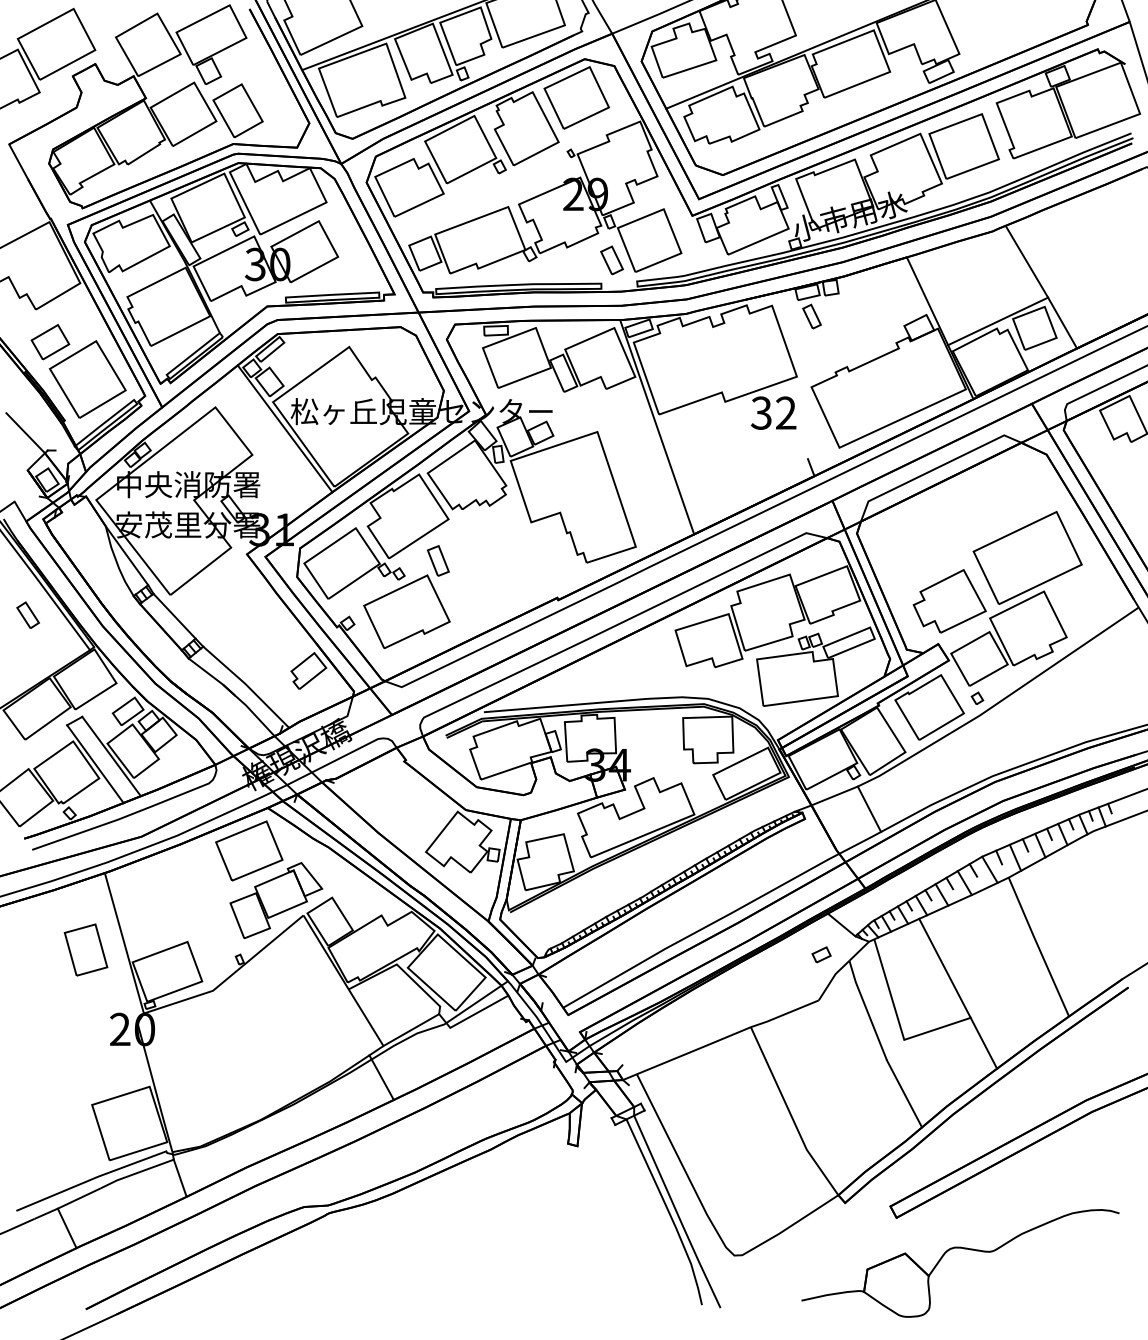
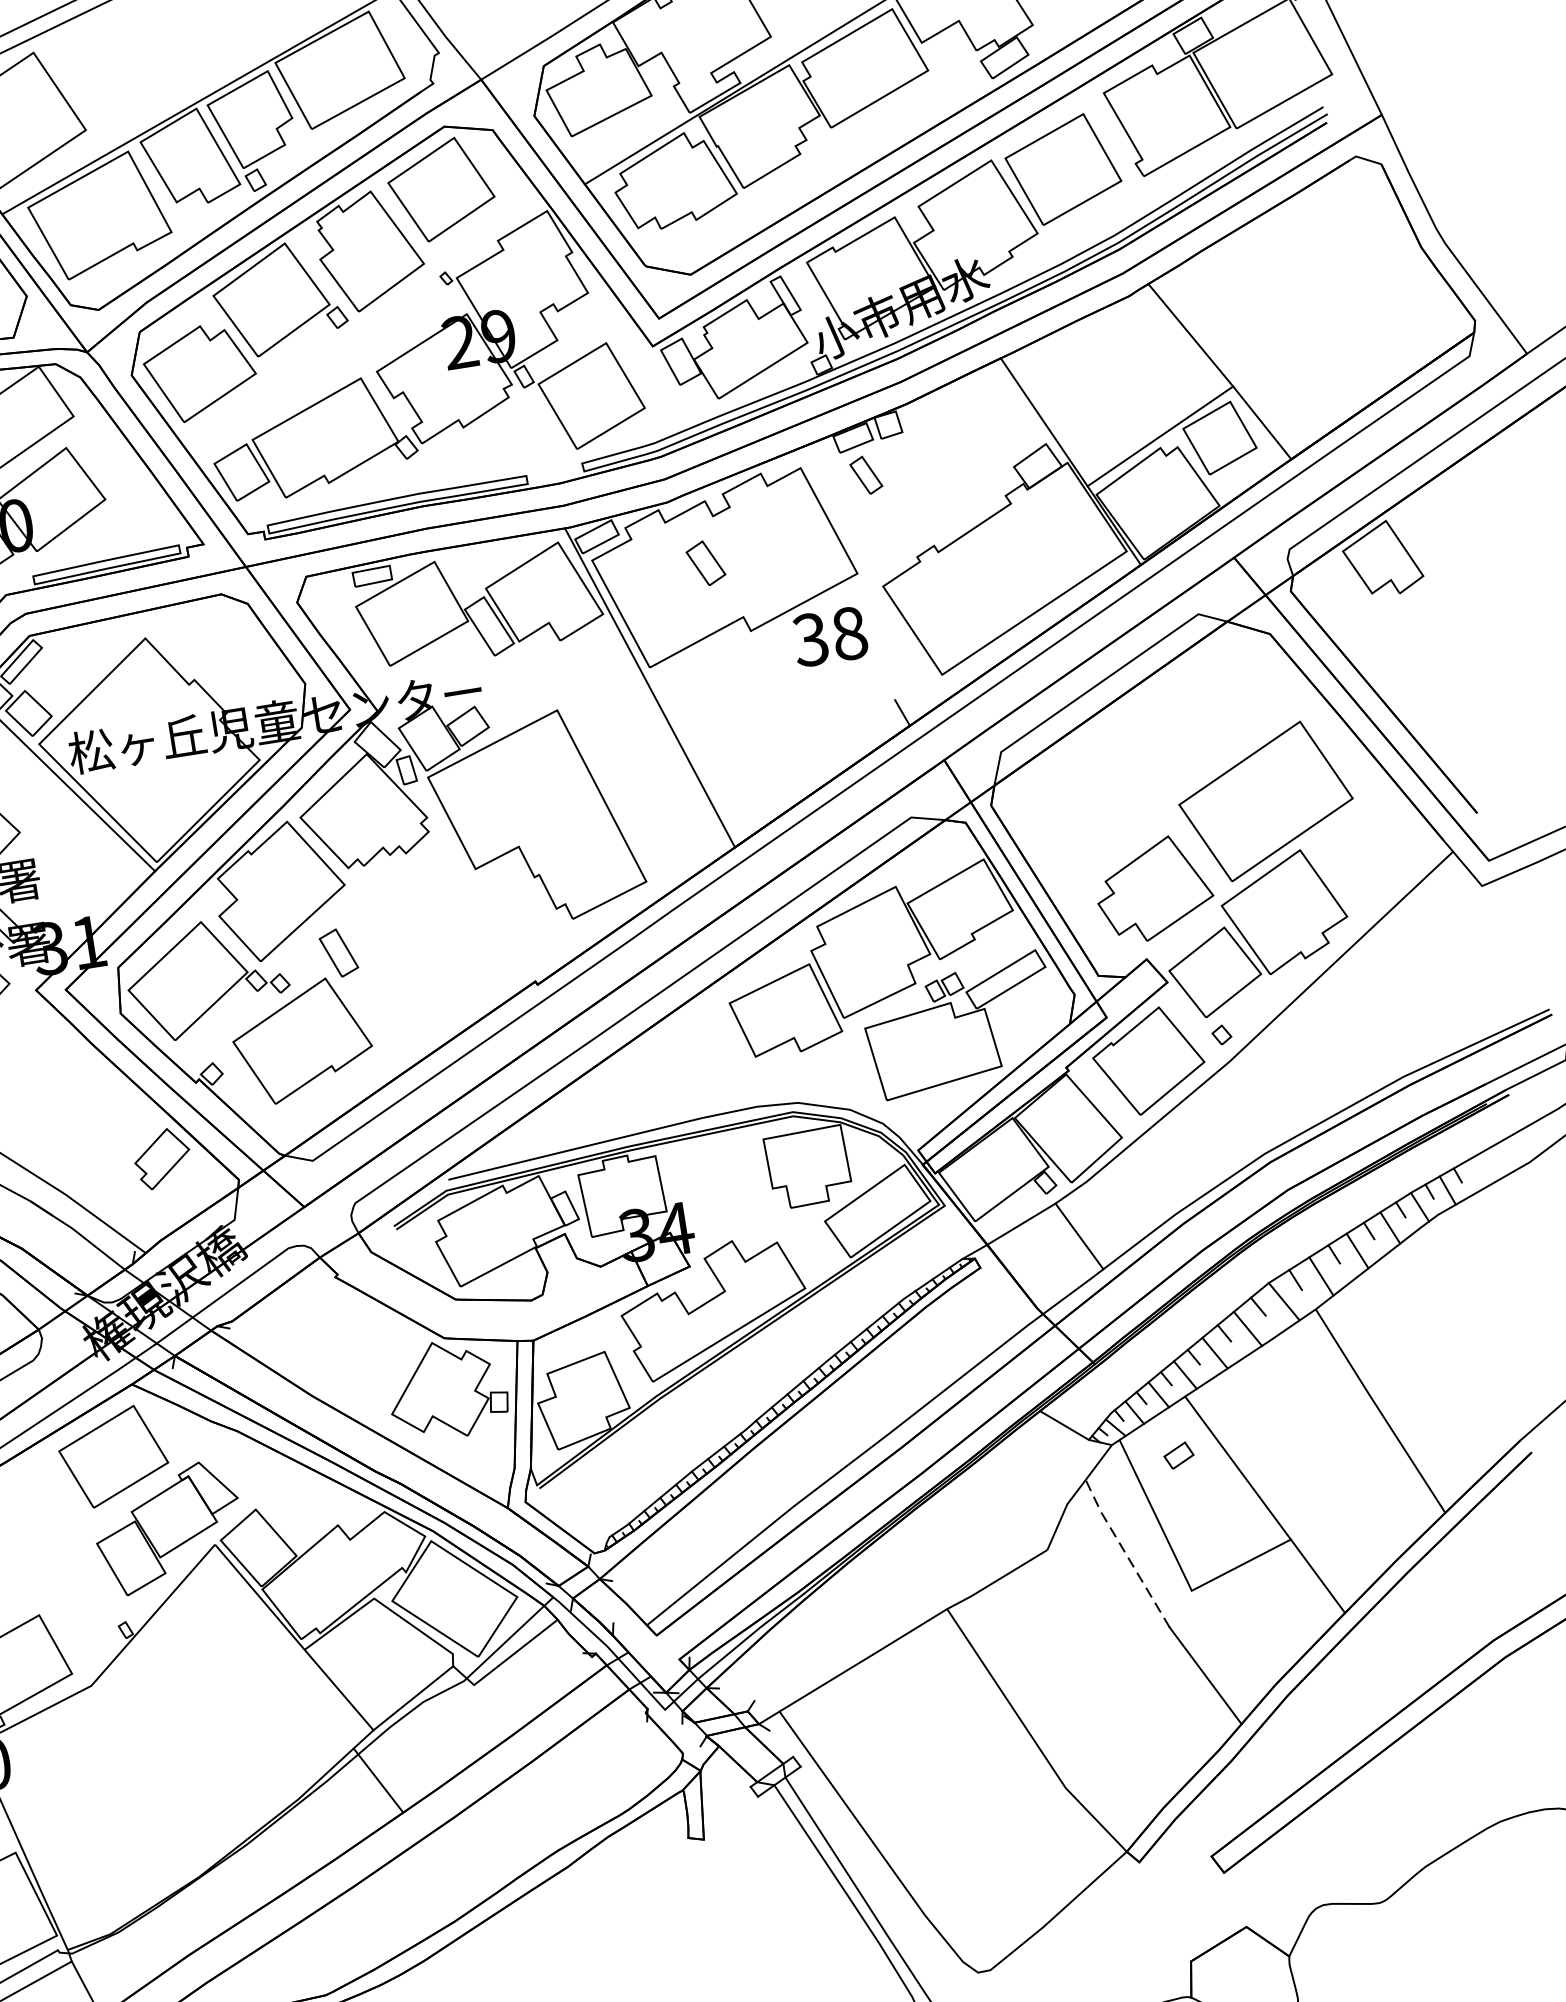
part: (611, 260) -> (705, 563), moved
text: (786, 412) -> (849, 632), 32 -> 38
part: (821, 954) -> (1178, 1455), moved
line: (866, 1009) -> (1124, 1552), solid -> dashed

